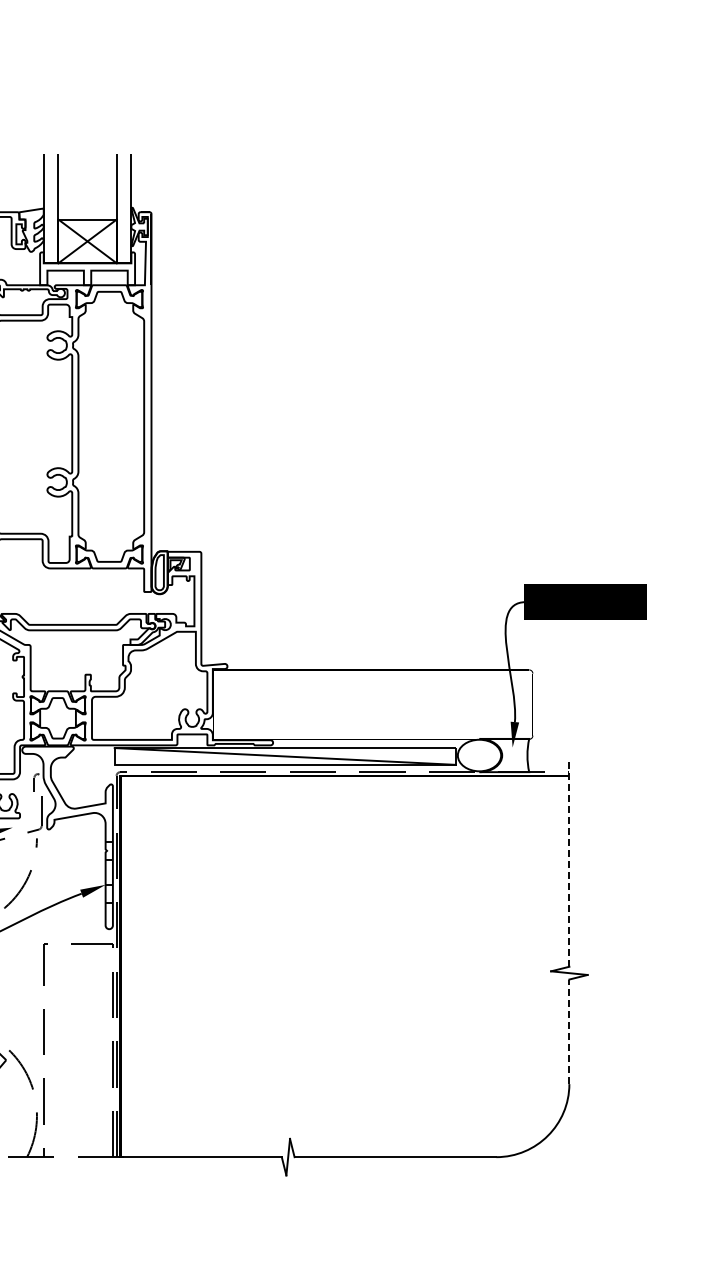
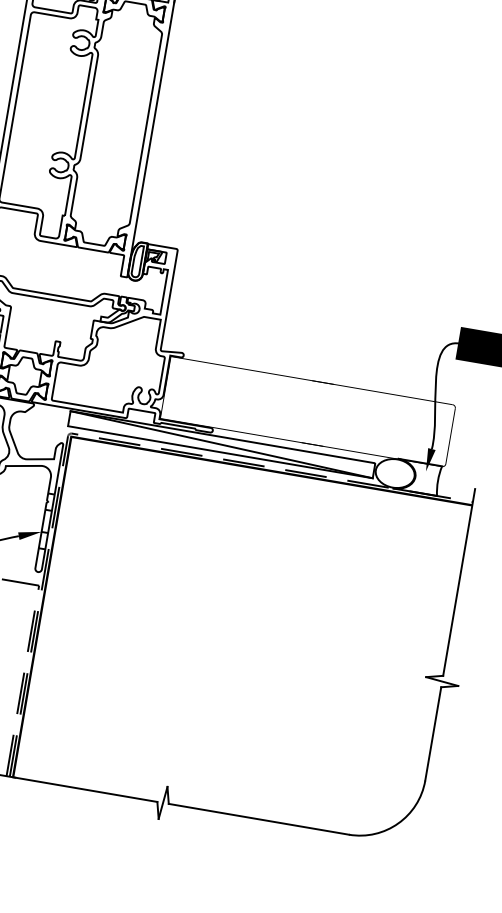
line: (569, 862) -> (459, 582), dashed -> solid
line: (569, 1031) -> (433, 733), dashed -> solid

